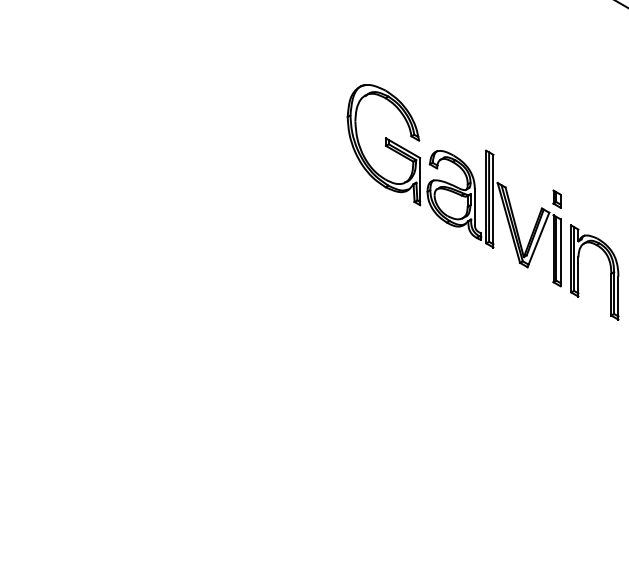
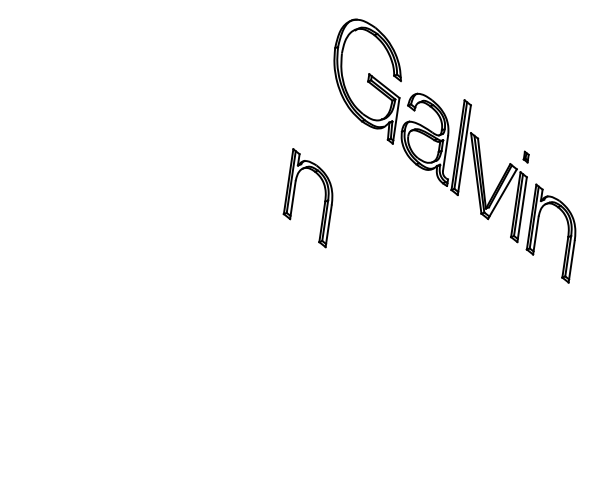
part: (556, 198) -> (525, 156), size x0.6
part: (327, 272) -> (293, 195), added

